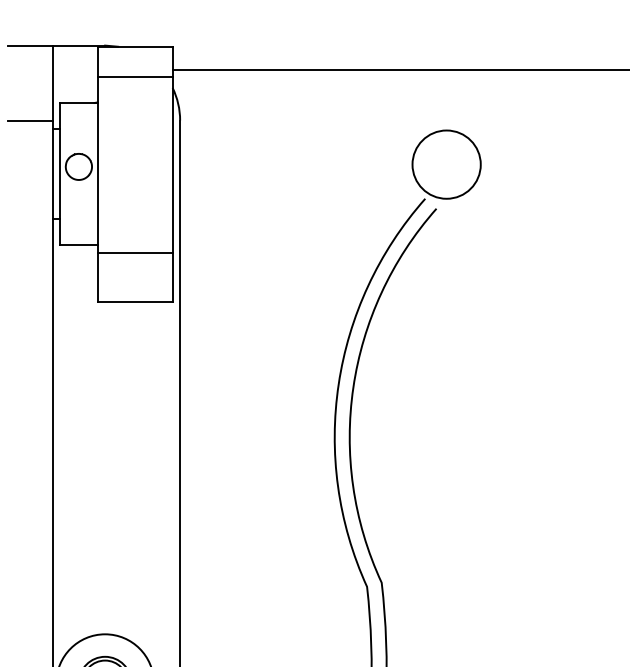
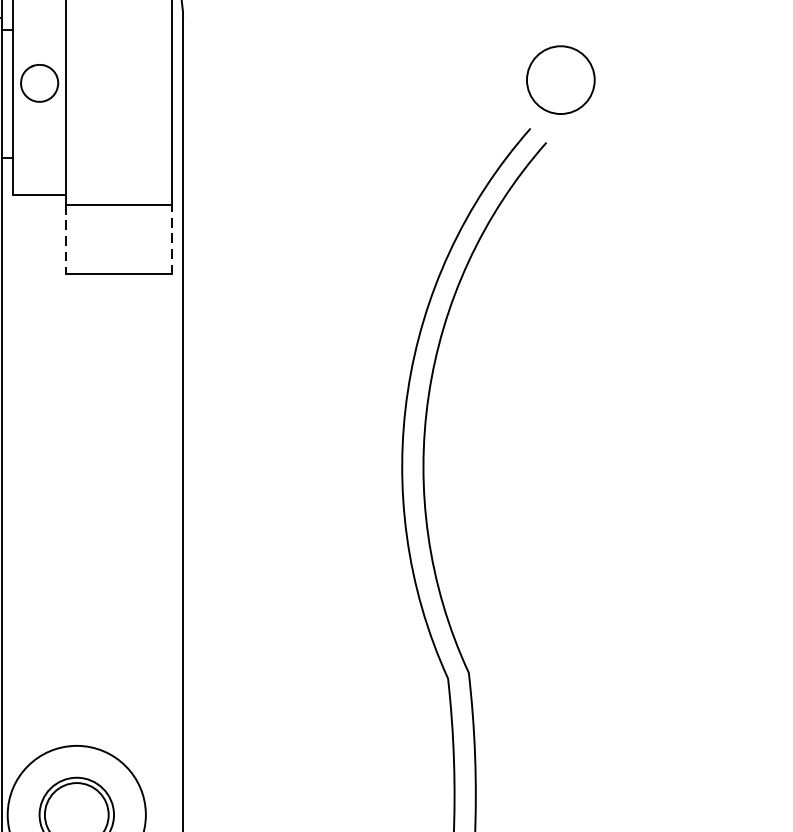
circle: (446, 164) -> (560, 79), size x0.7
line: (97, 277) -> (65, 240), solid -> dashed
line: (172, 277) -> (172, 240), solid -> dashed

